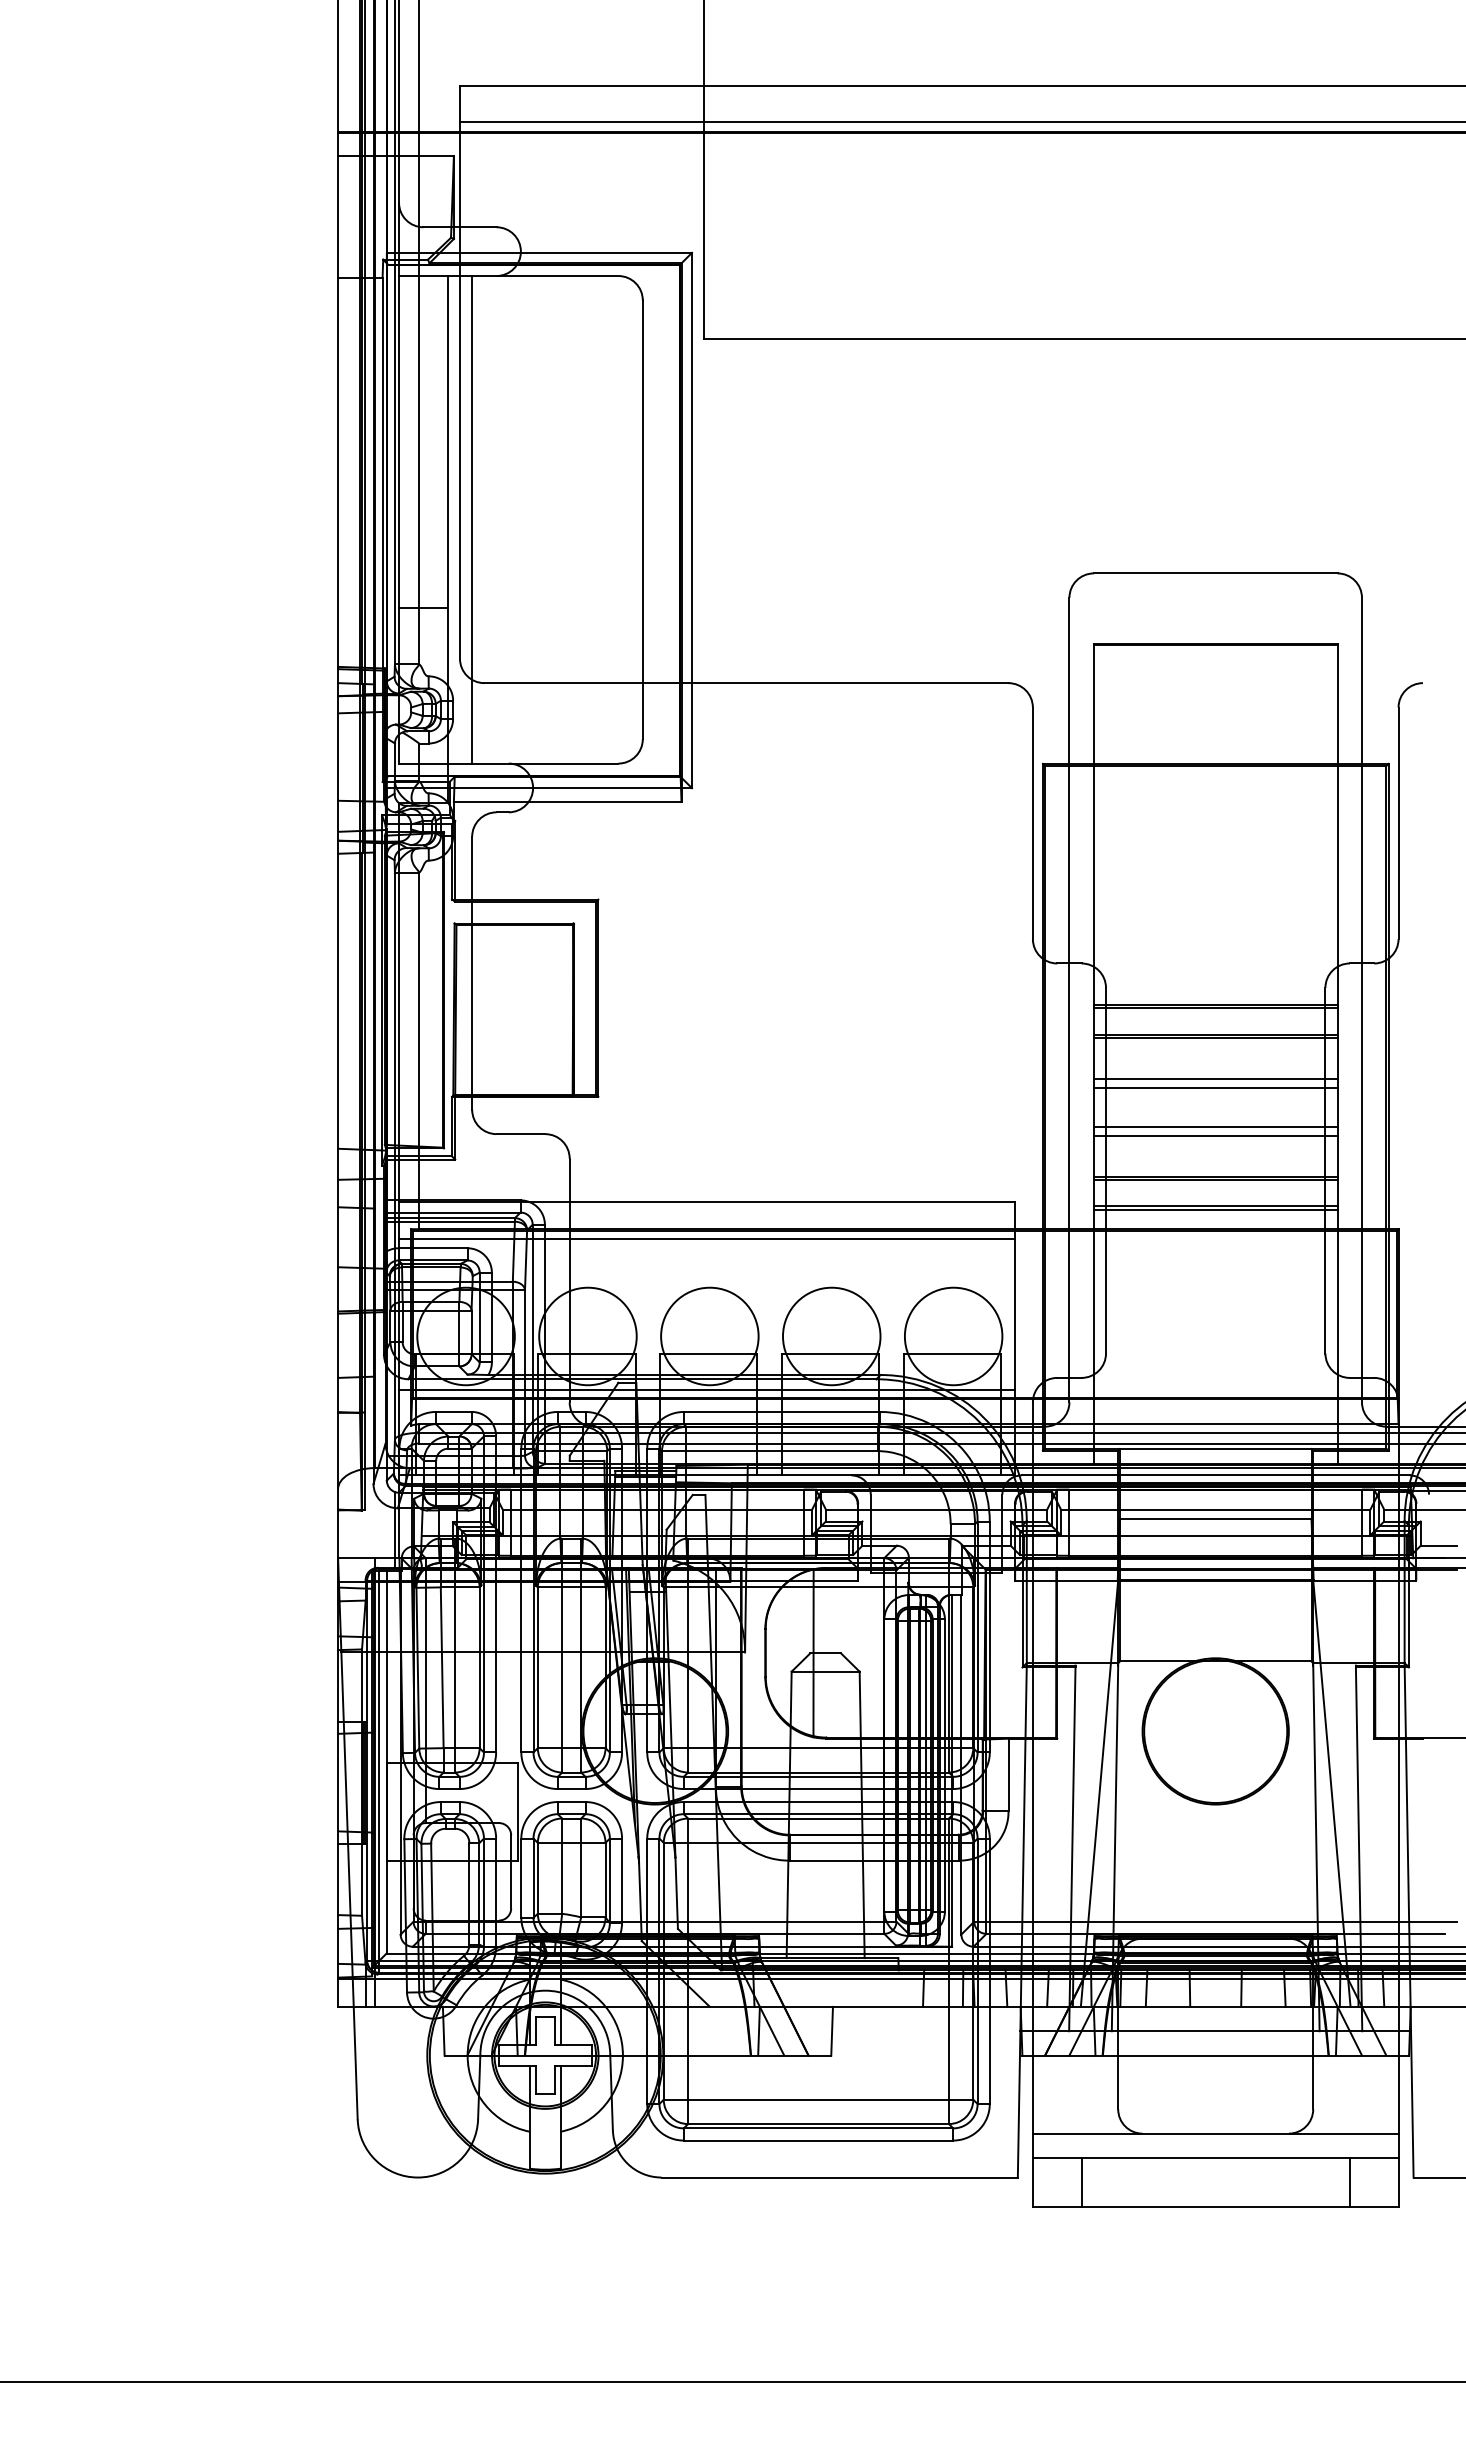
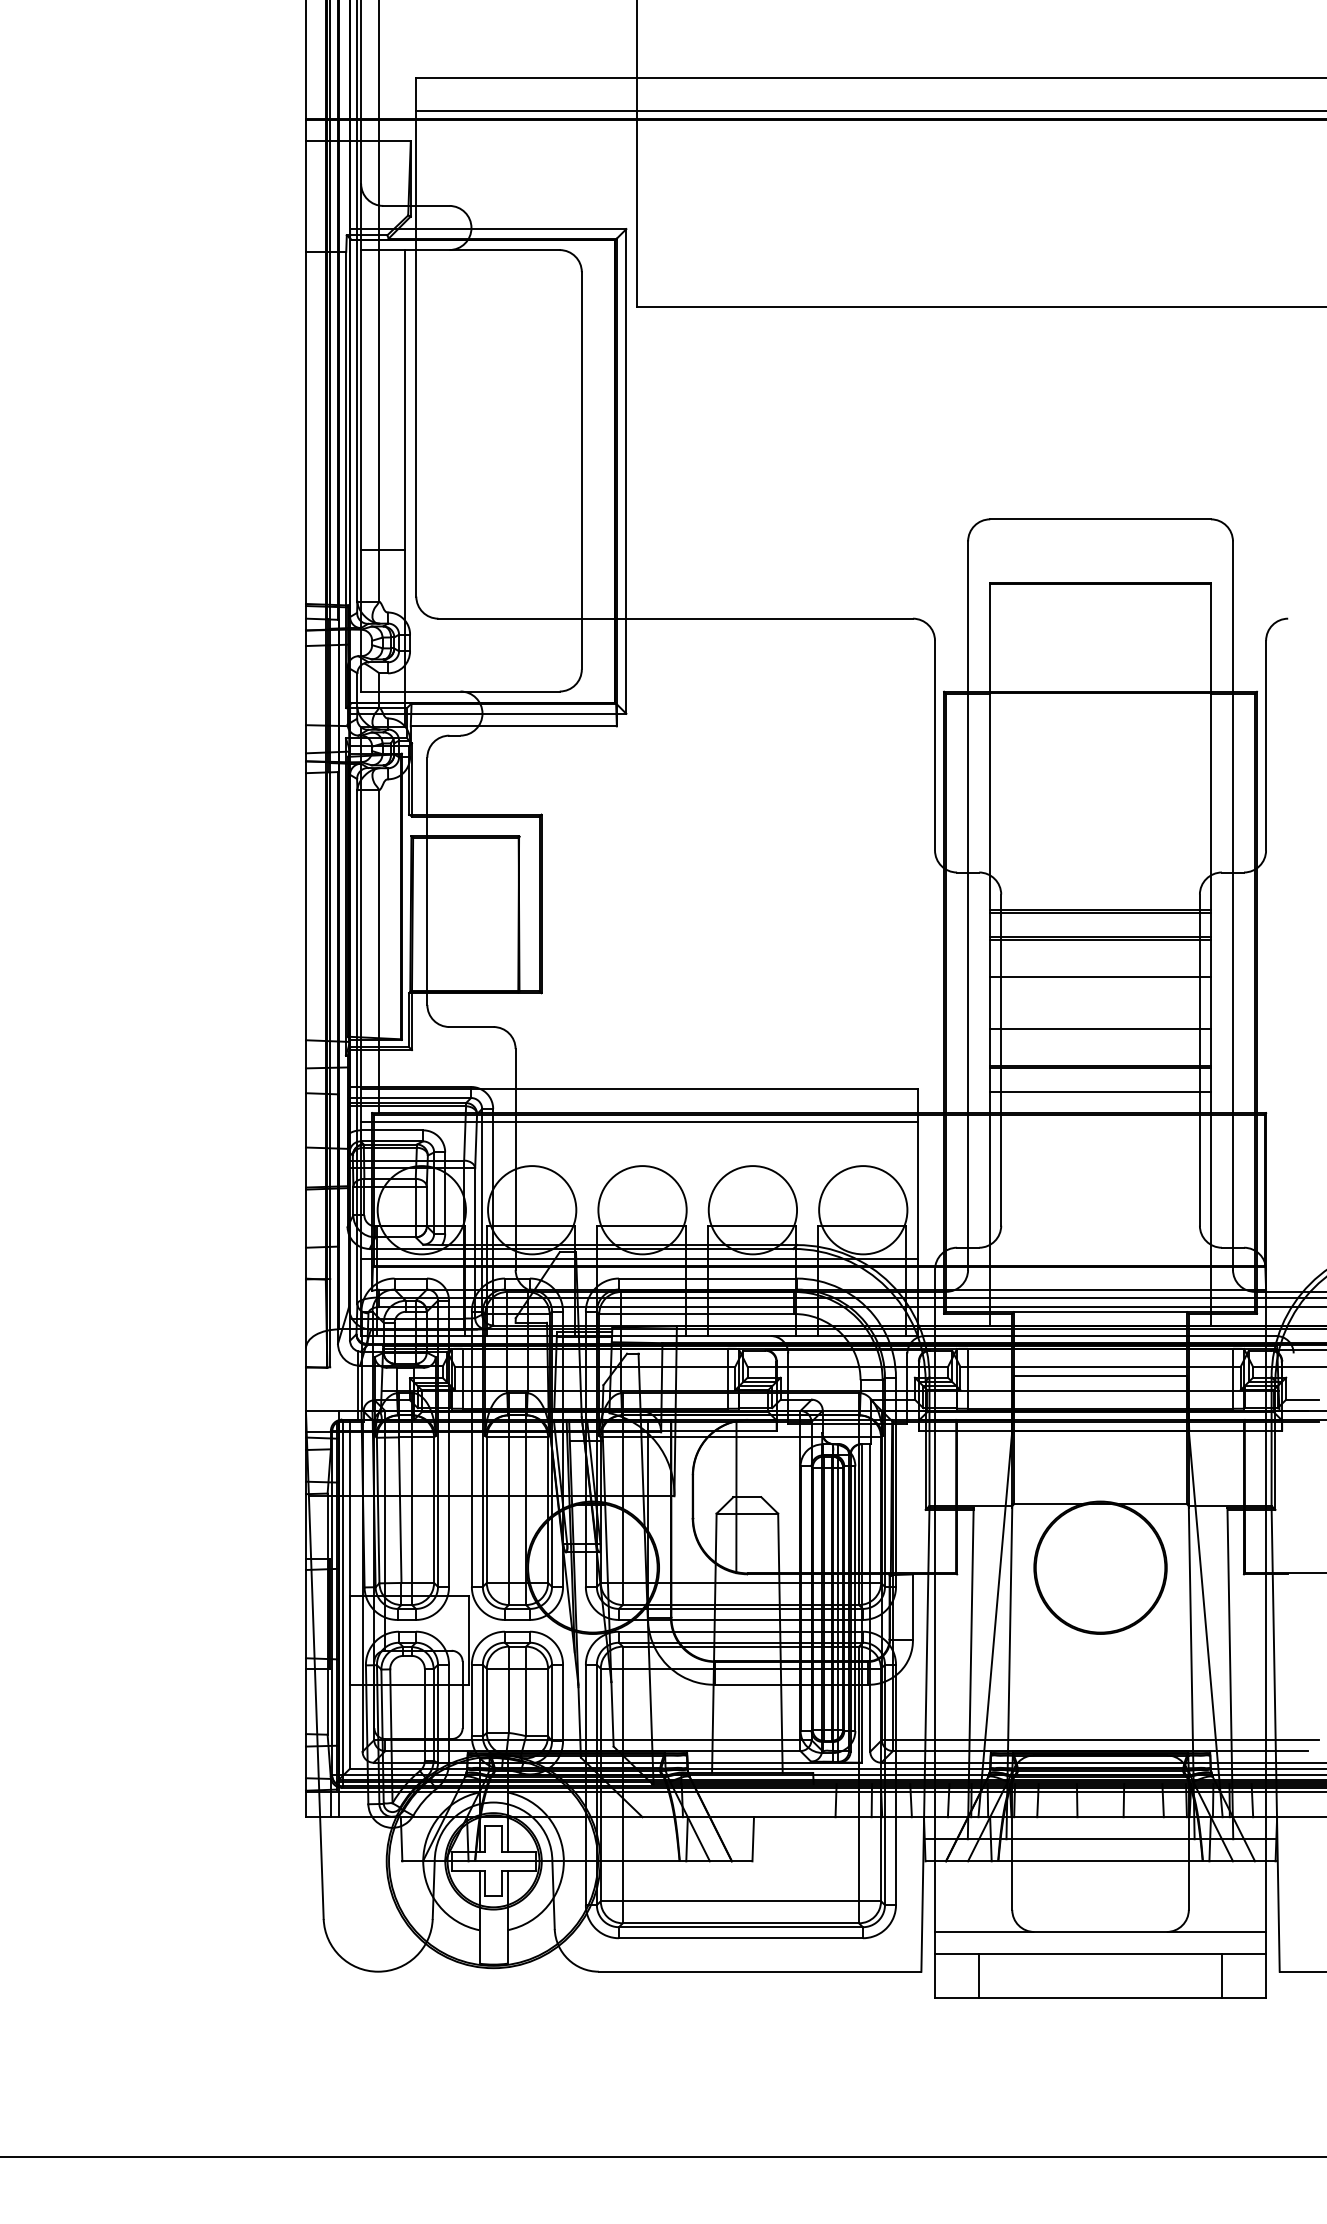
line: (472, 519) -> (427, 470), removed
line: (1215, 1088) -> (1100, 985), removed
line: (1215, 1126) -> (1100, 1020), removed
line: (1215, 1209) -> (1100, 1095), removed

